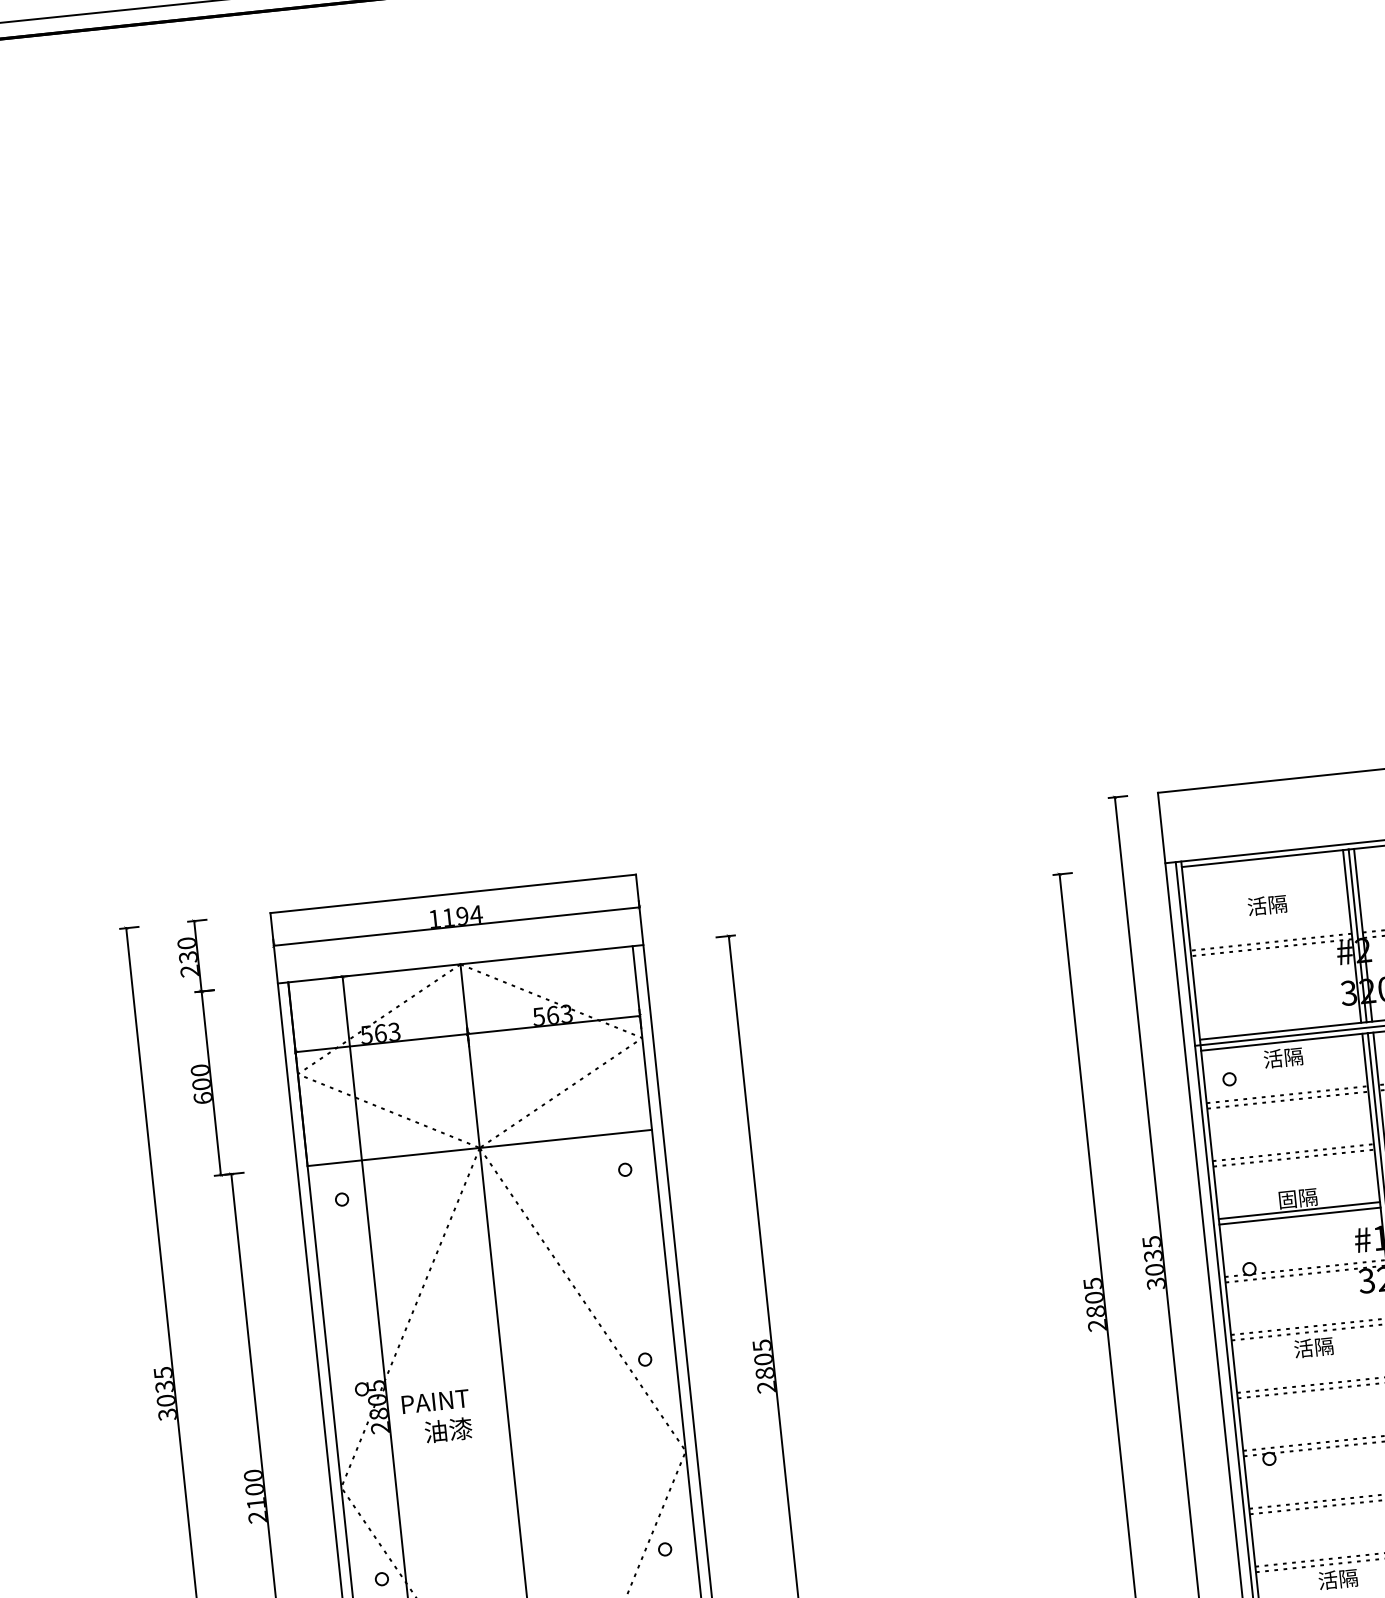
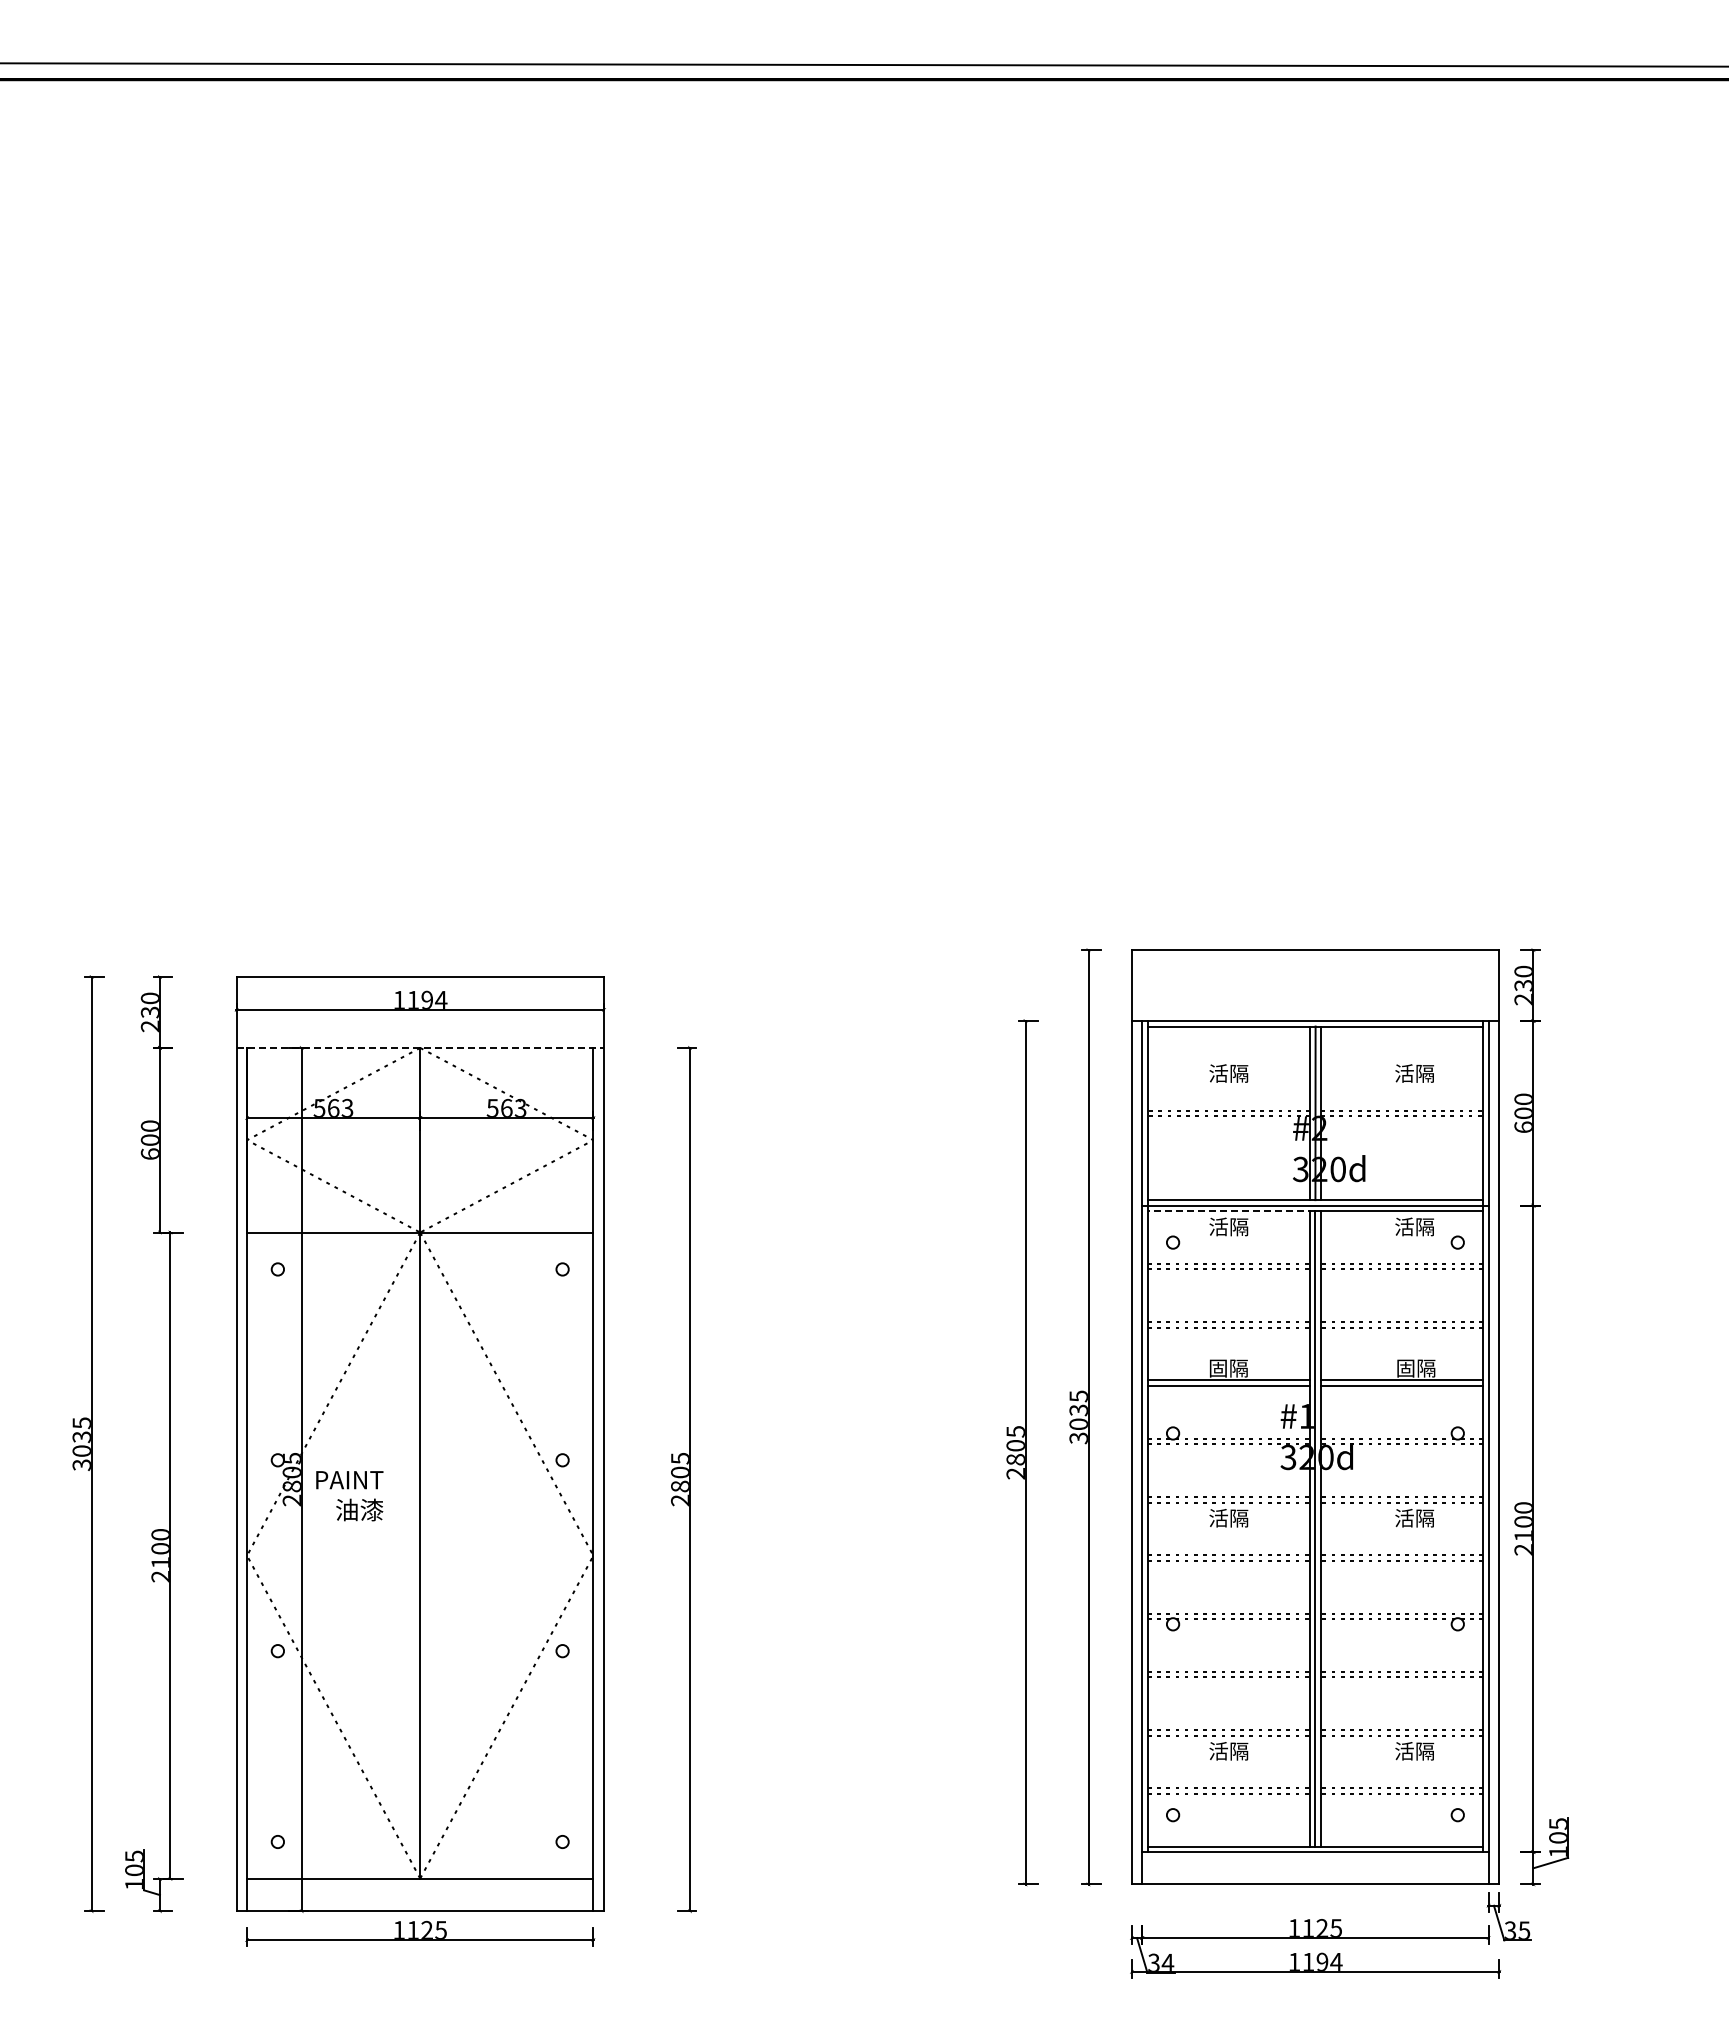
line: (460, 963) -> (420, 1047), solid -> dashed
line: (1284, 1042) -> (1231, 1211), solid -> dashed

